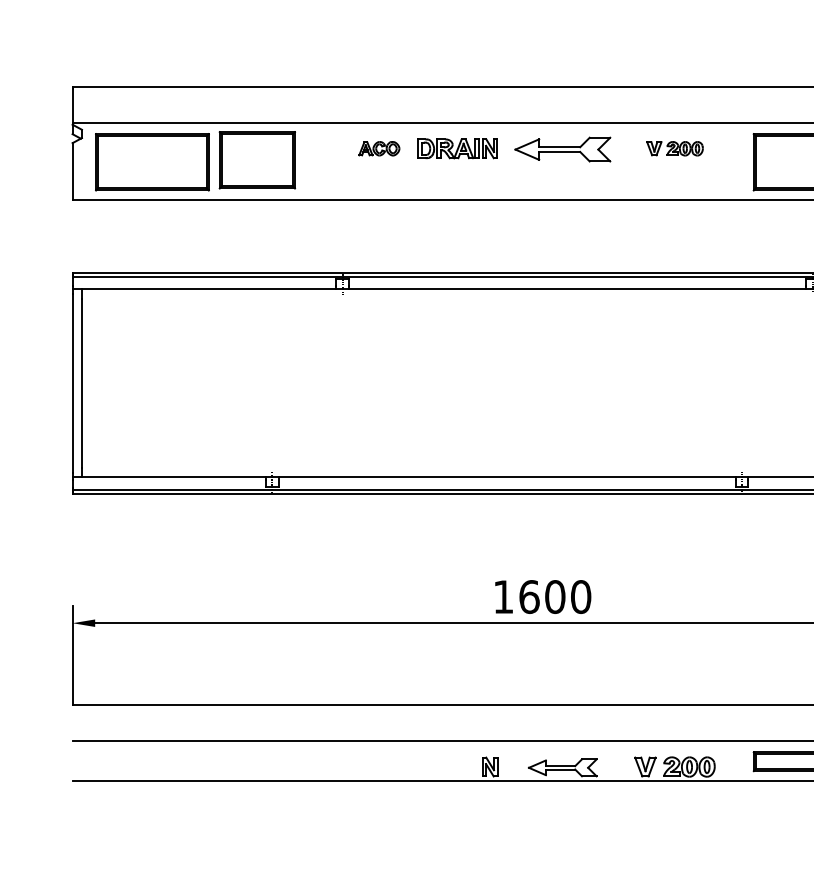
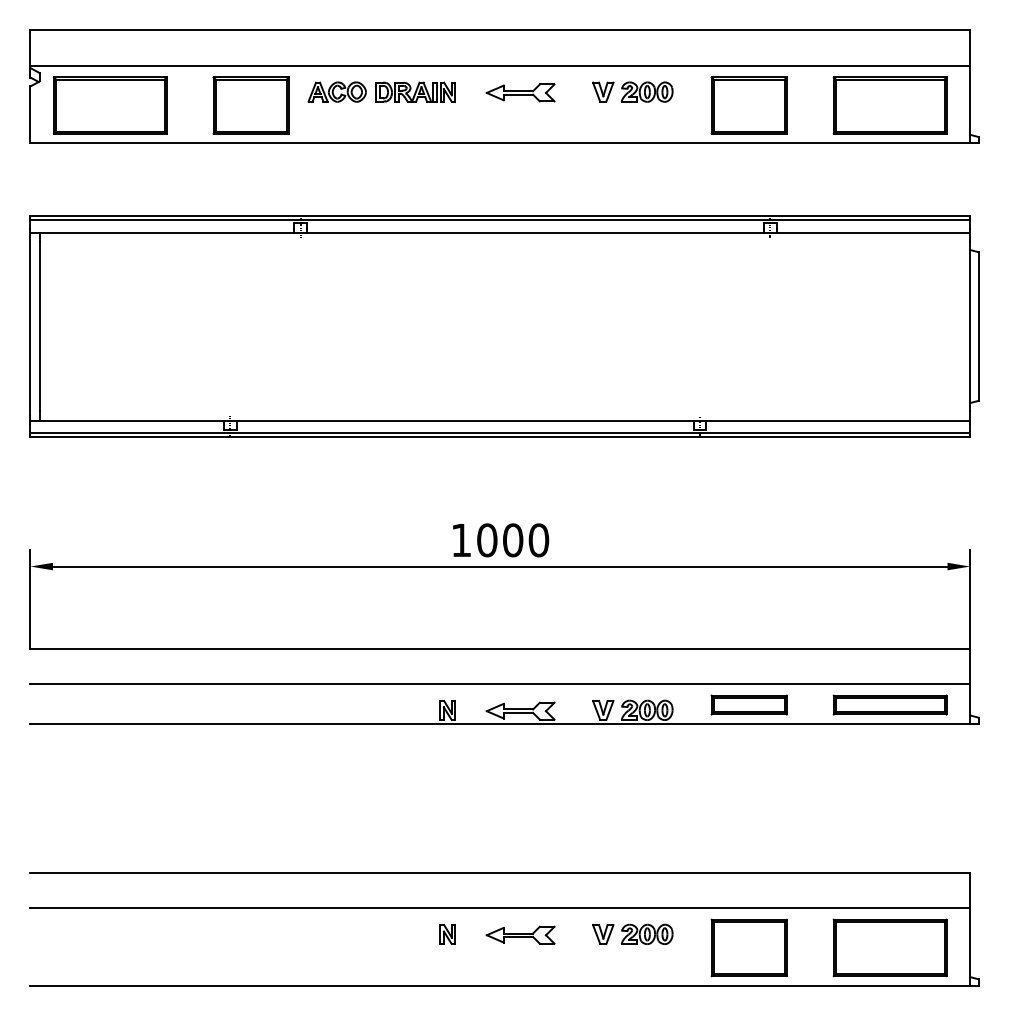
part: (378, 148) -> (336, 91), size x1.43
part: (674, 148) -> (632, 91), size x1.43
part: (562, 149) -> (520, 92), size x0.71
part: (256, 160) -> (250, 105), moved
text: (529, 597) -> (487, 540), 1600 -> 1000

